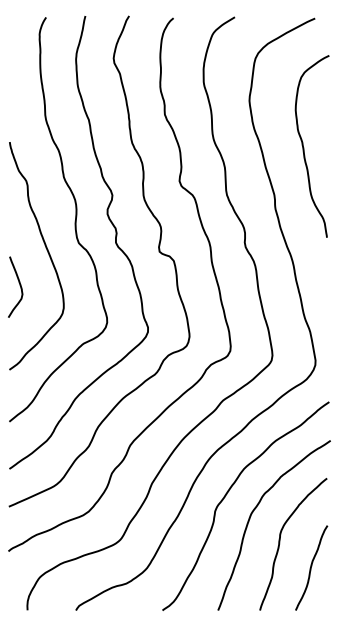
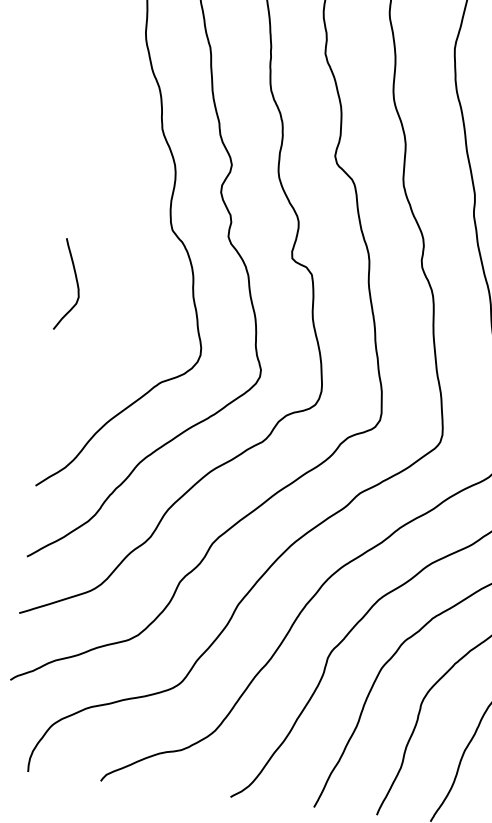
curve: (46, 250) -> (122, 235), removed

